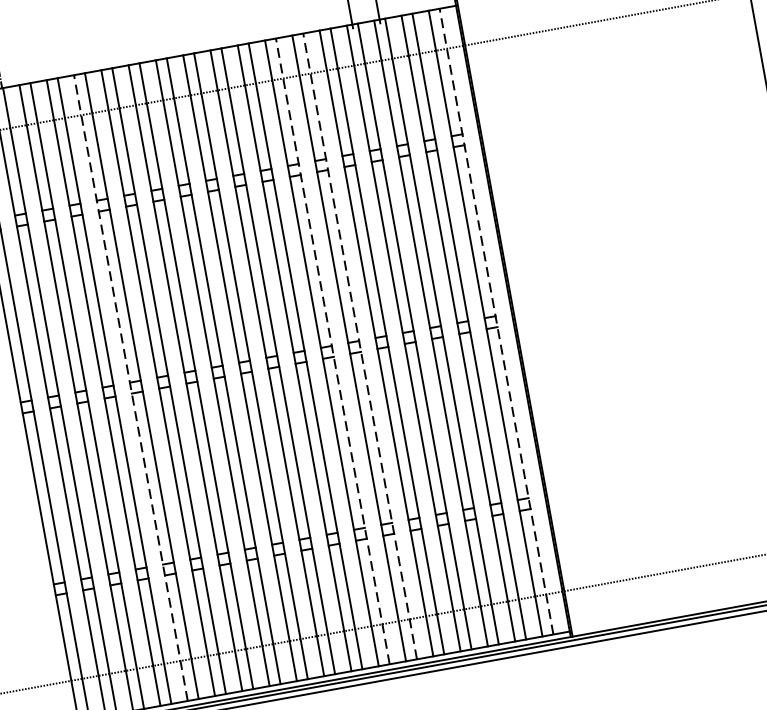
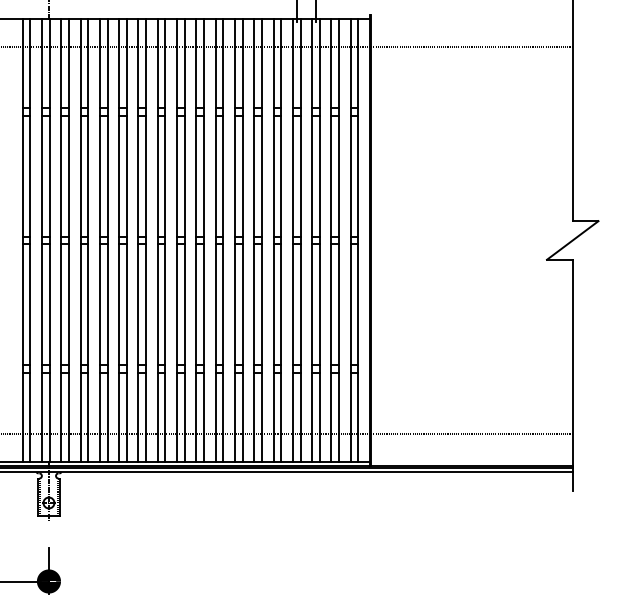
line: (496, 320) -> (358, 239), dashed -> solid
line: (359, 345) -> (261, 239), dashed -> solid
line: (332, 350) -> (242, 239), dashed -> solid
line: (130, 386) -> (99, 239), dashed -> solid

